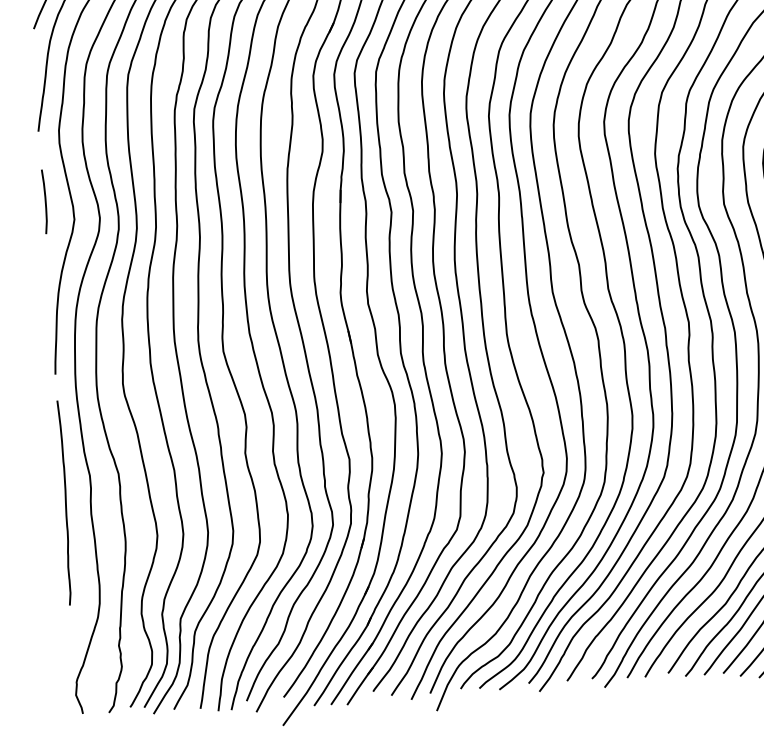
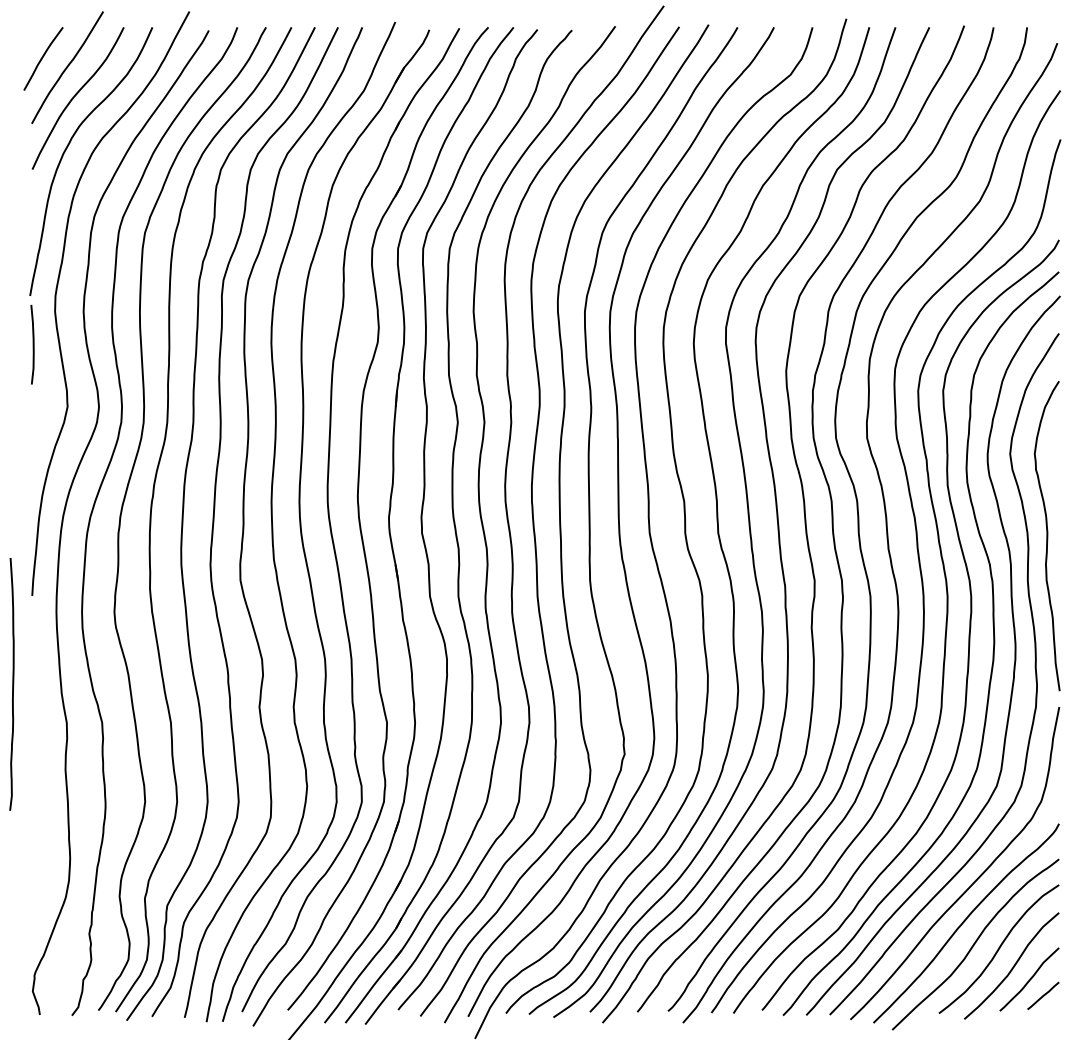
curve: (44, 201) -> (32, 344), moved
curve: (65, 503) -> (12, 684), moved

